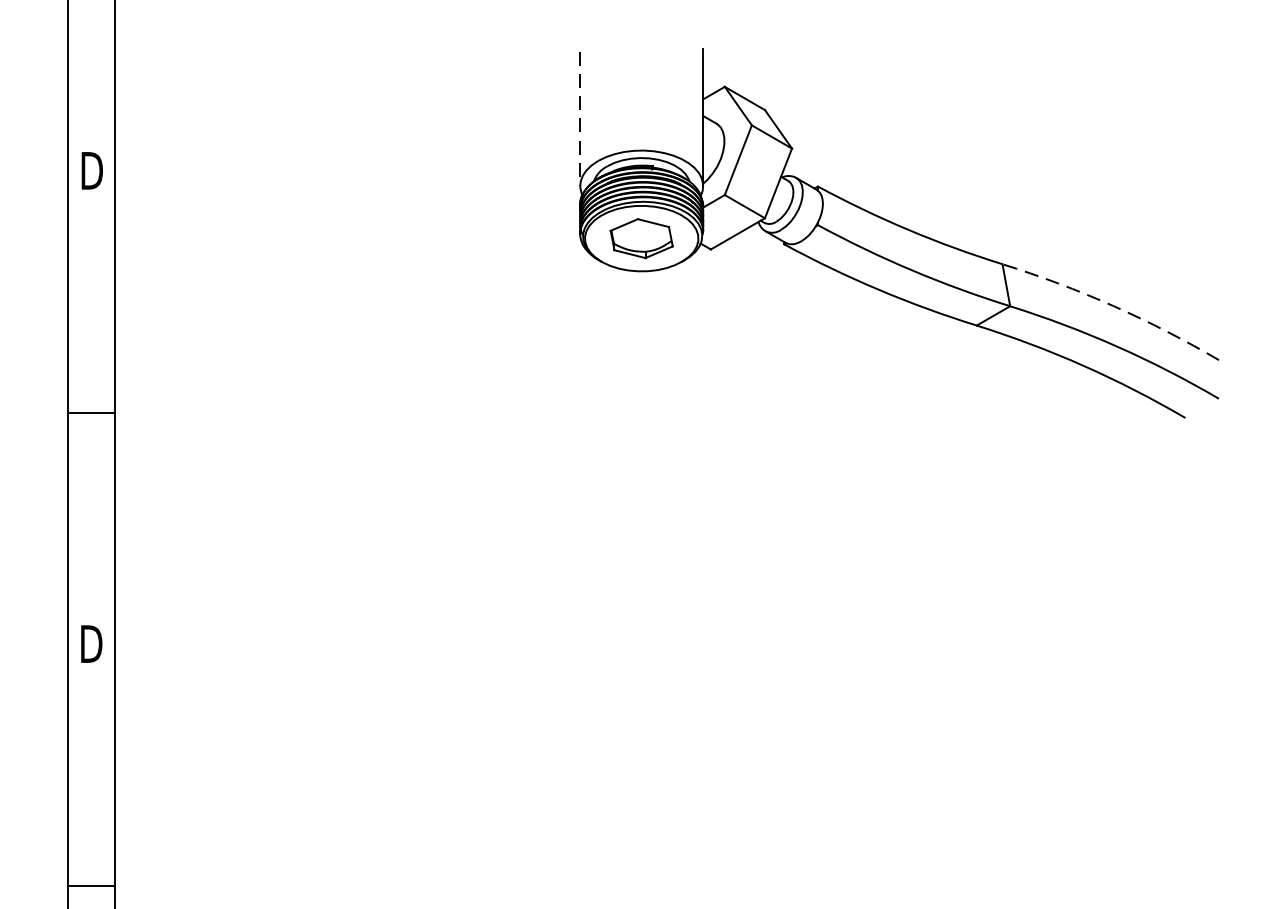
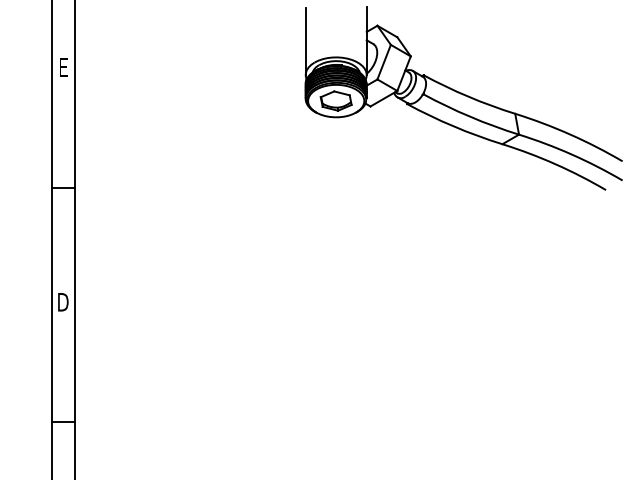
line: (579, 120) -> (305, 42), dashed -> solid
text: (92, 170) -> (63, 67), D -> E
arc: (1113, 305) -> (570, 134), dashed -> solid

